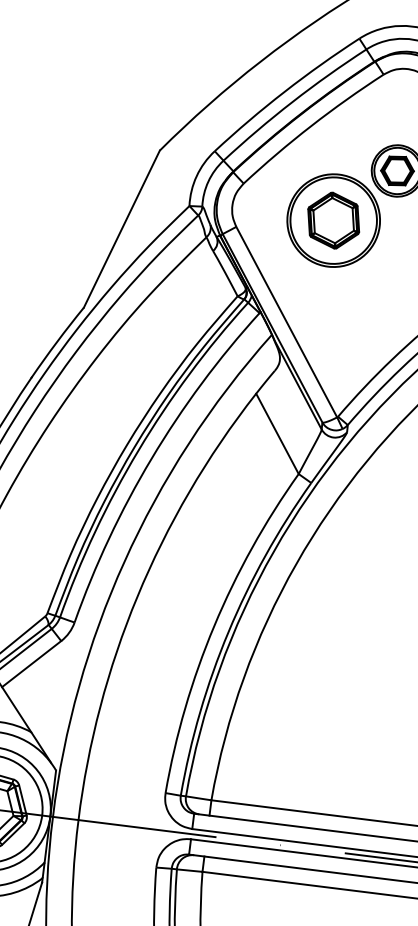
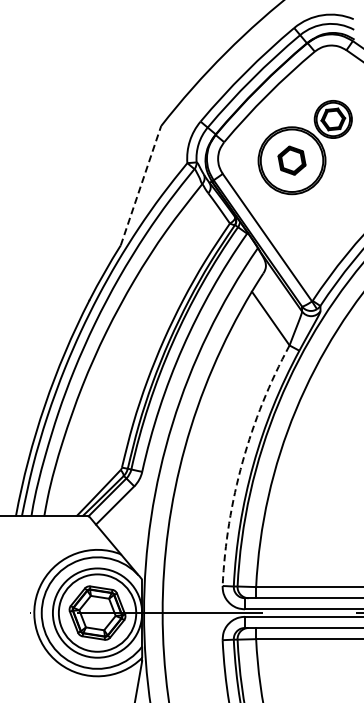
part: (333, 220) -> (291, 160), size x0.7
line: (121, 228) -> (140, 185), solid -> dashed
arc: (214, 625) -> (242, 461), solid -> dashed

